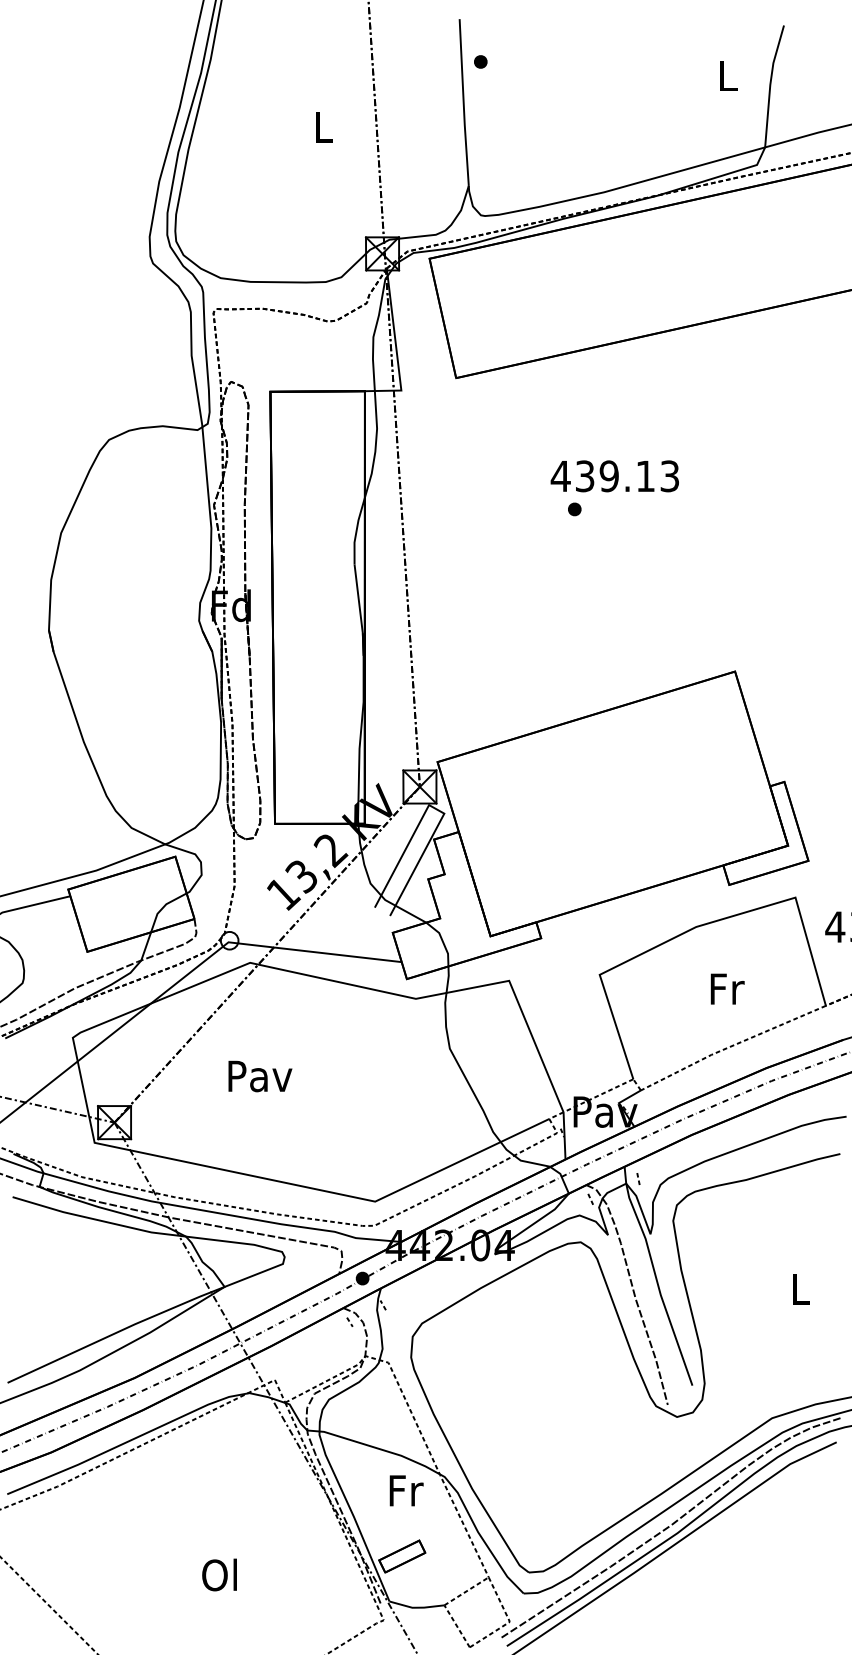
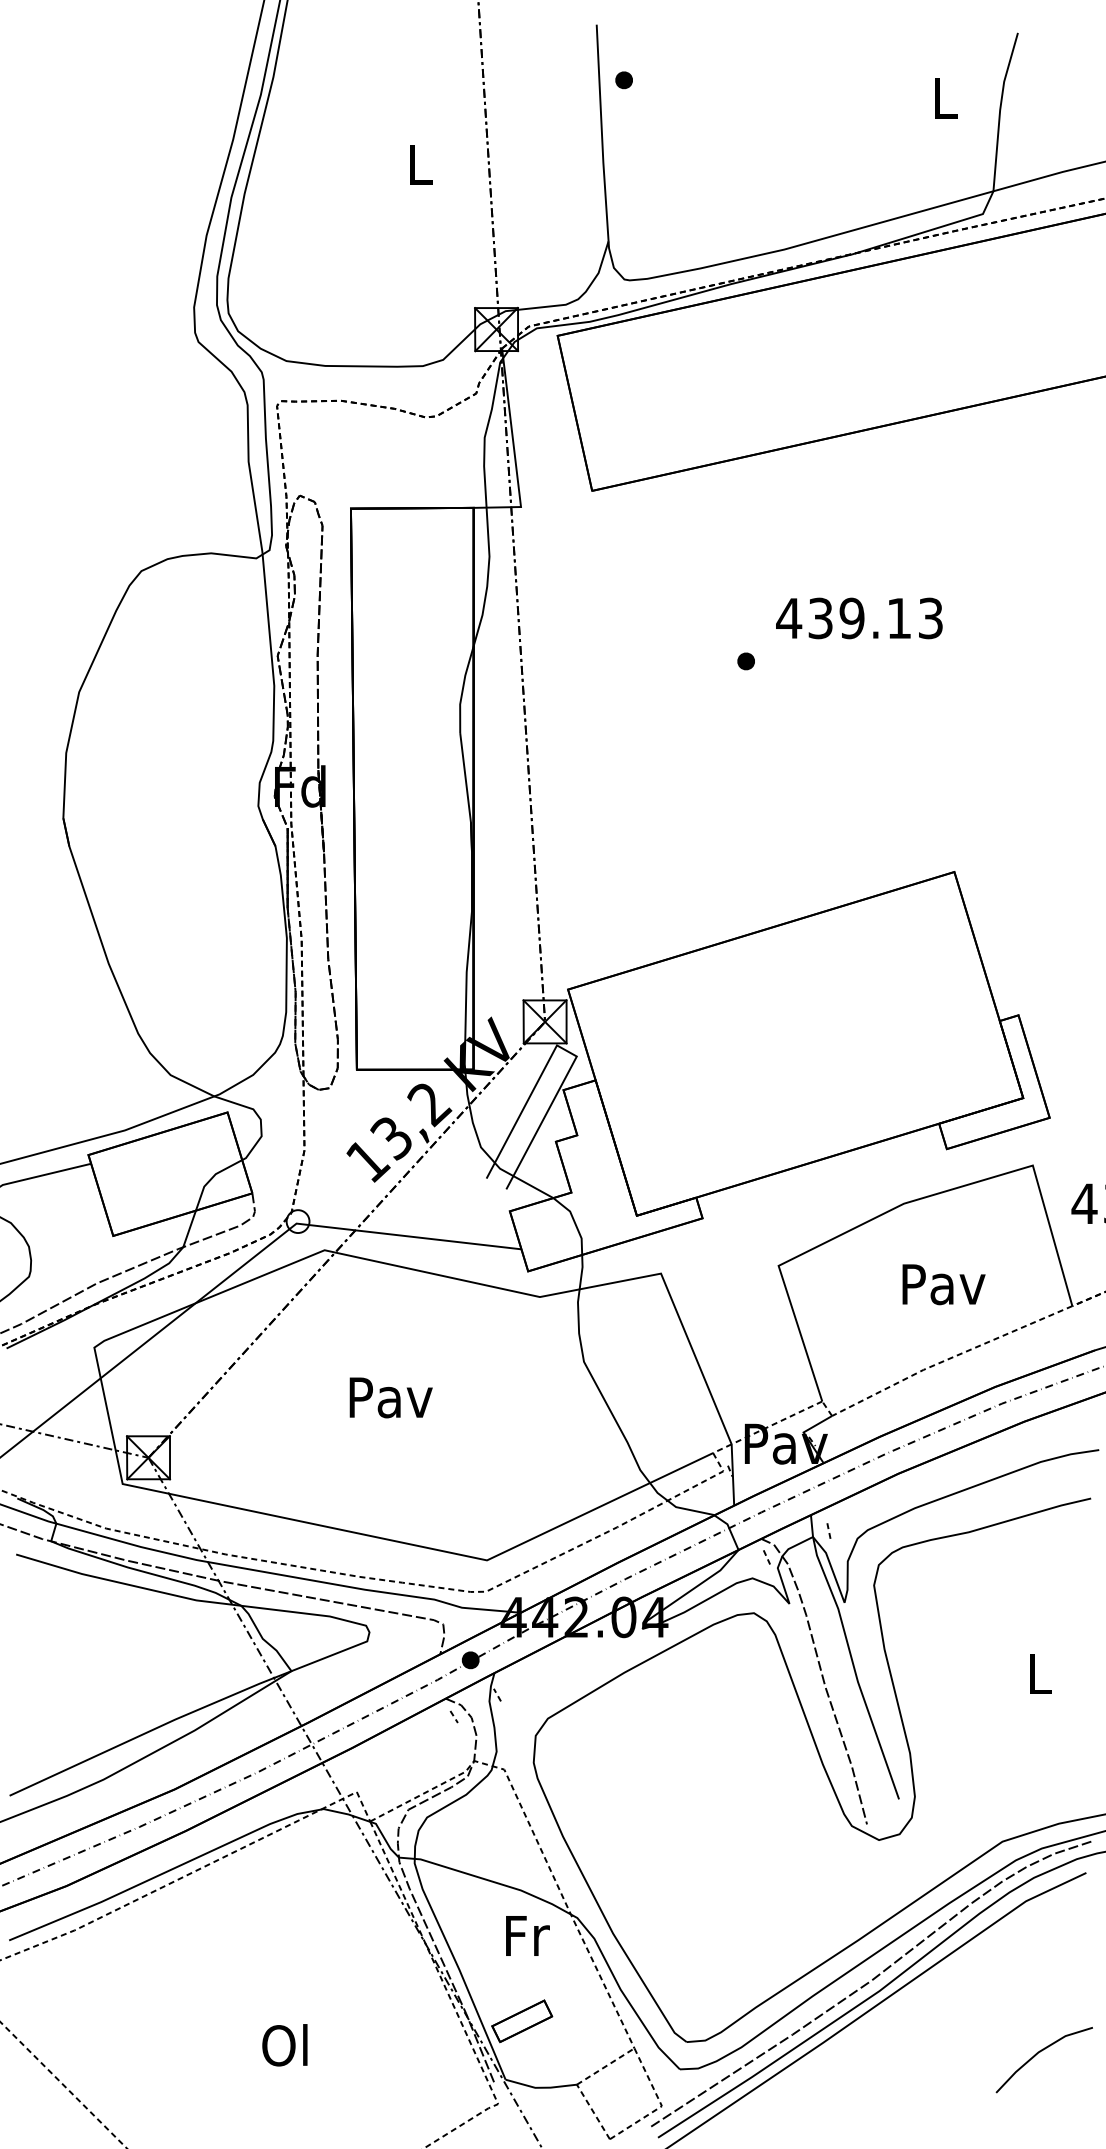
text: (614, 476) -> (858, 618), moved
text: (726, 989) -> (943, 1284), Fr -> Pav
text: (260, 1076) -> (391, 1397), moved
line: (800, 1581) -> (1039, 2053), added

